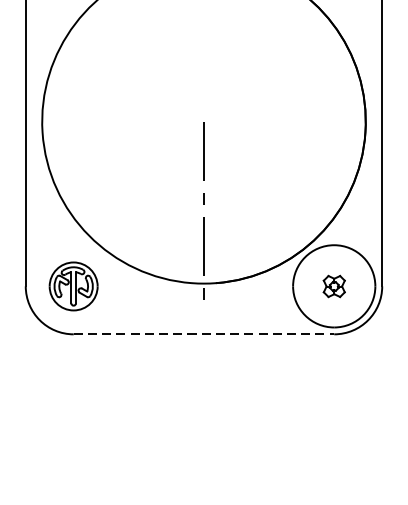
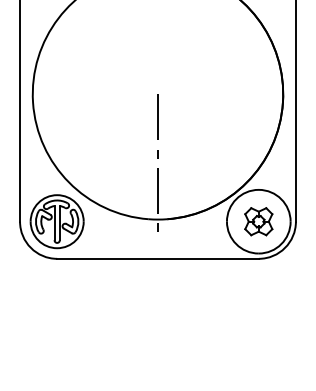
part: (72, 286) -> (56, 221), size x1.43
part: (333, 286) -> (258, 221), size x1.67
line: (203, 333) -> (157, 258), dashed -> solid

